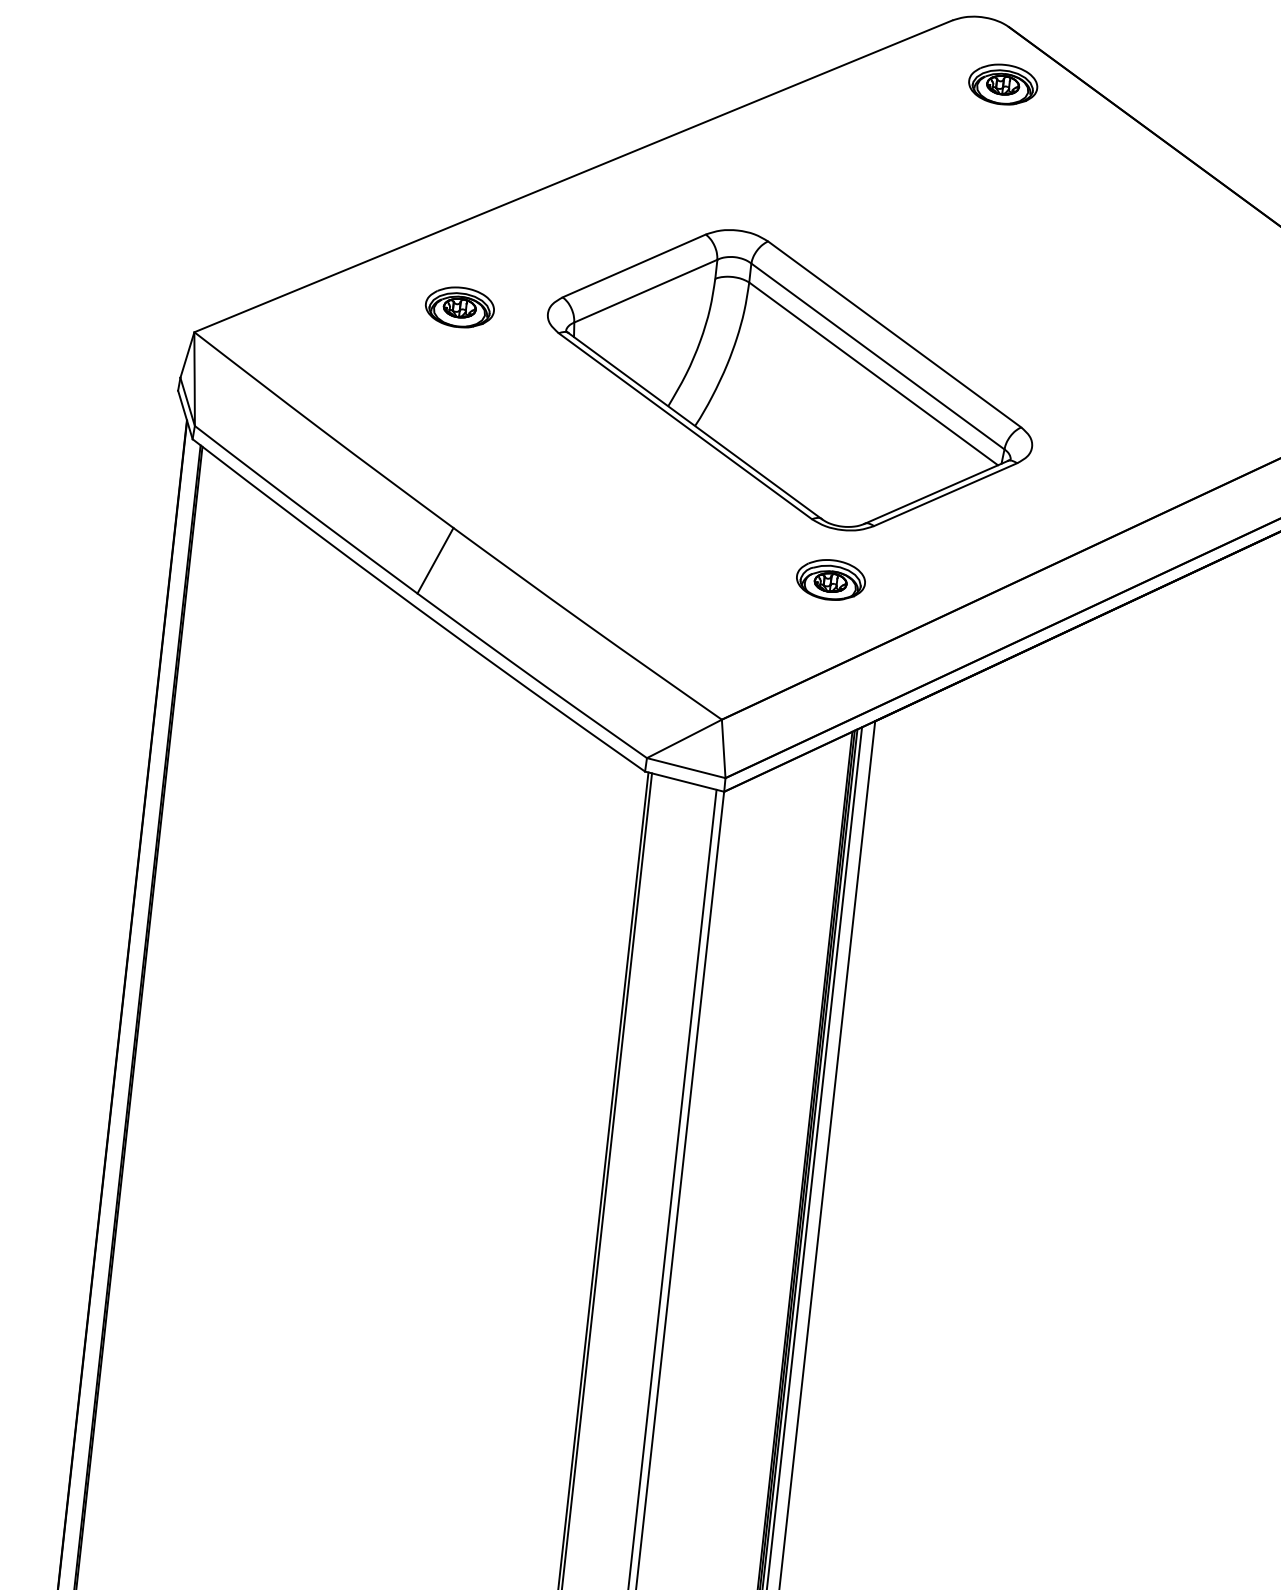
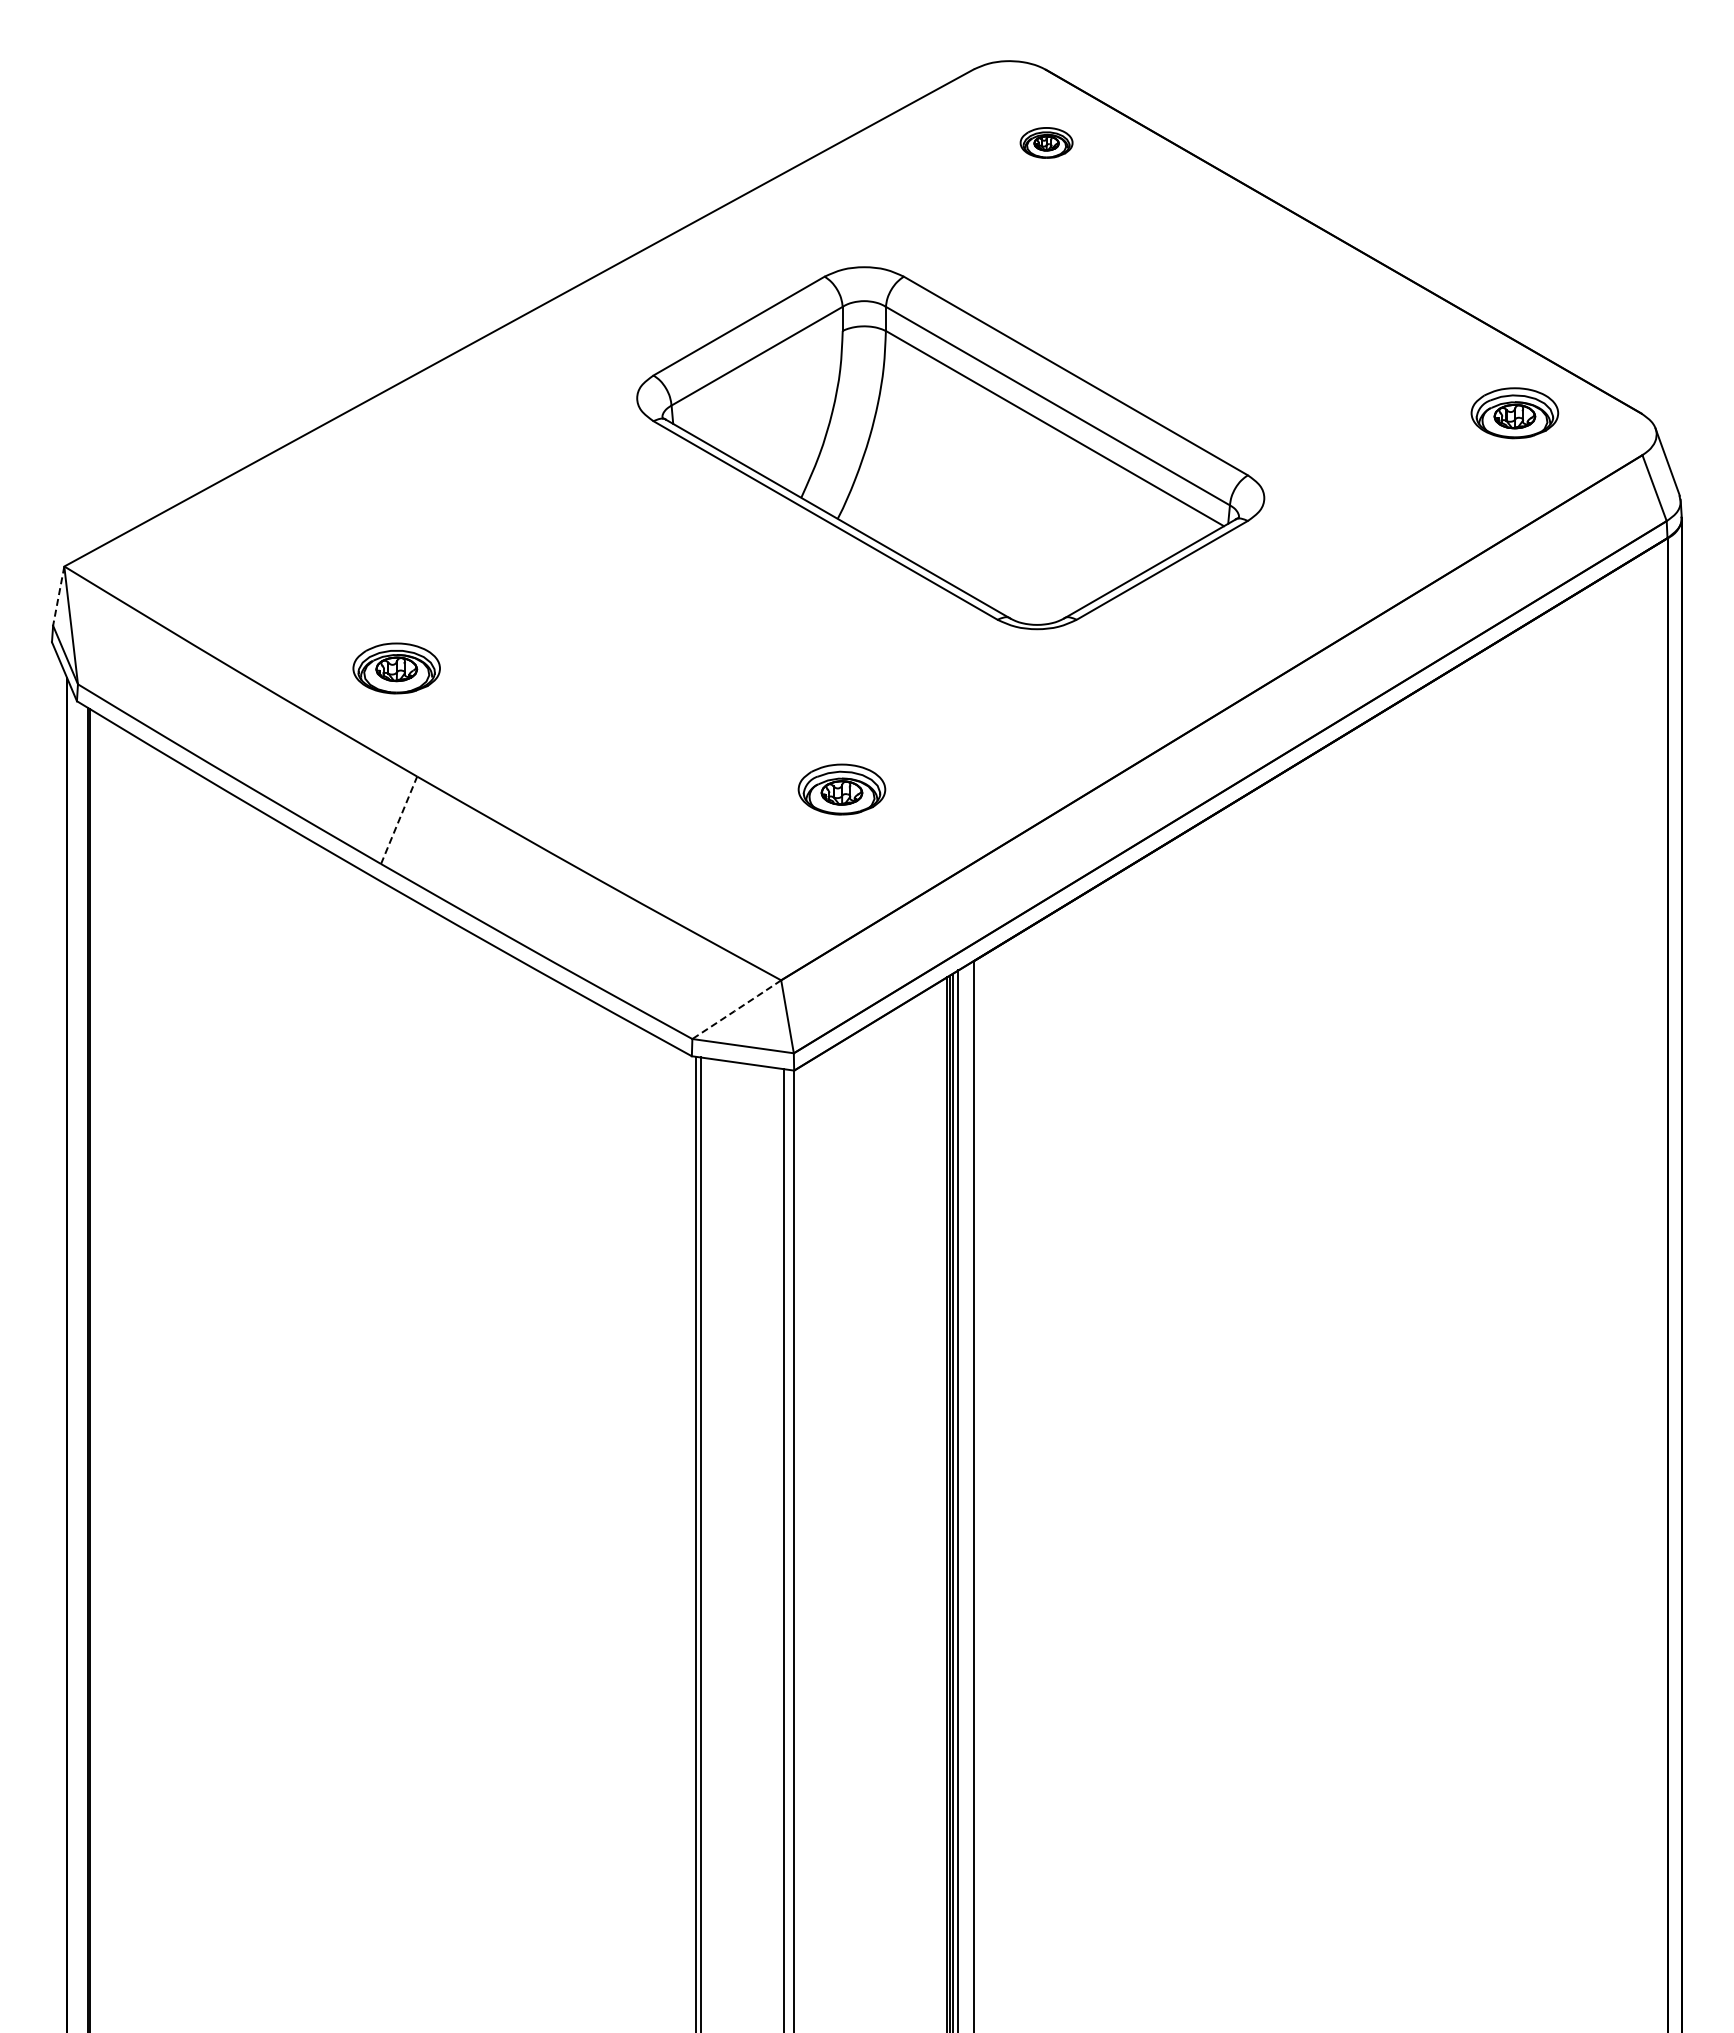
part: (1003, 84) -> (1046, 142), size x0.6
part: (459, 307) -> (396, 668), moved
line: (187, 355) -> (58, 596), solid -> dashed
part: (789, 380) -> (950, 448), moved
line: (435, 560) -> (399, 819), solid -> dashed
part: (830, 579) -> (841, 789), moved
line: (684, 738) -> (736, 1009), solid -> dashed

